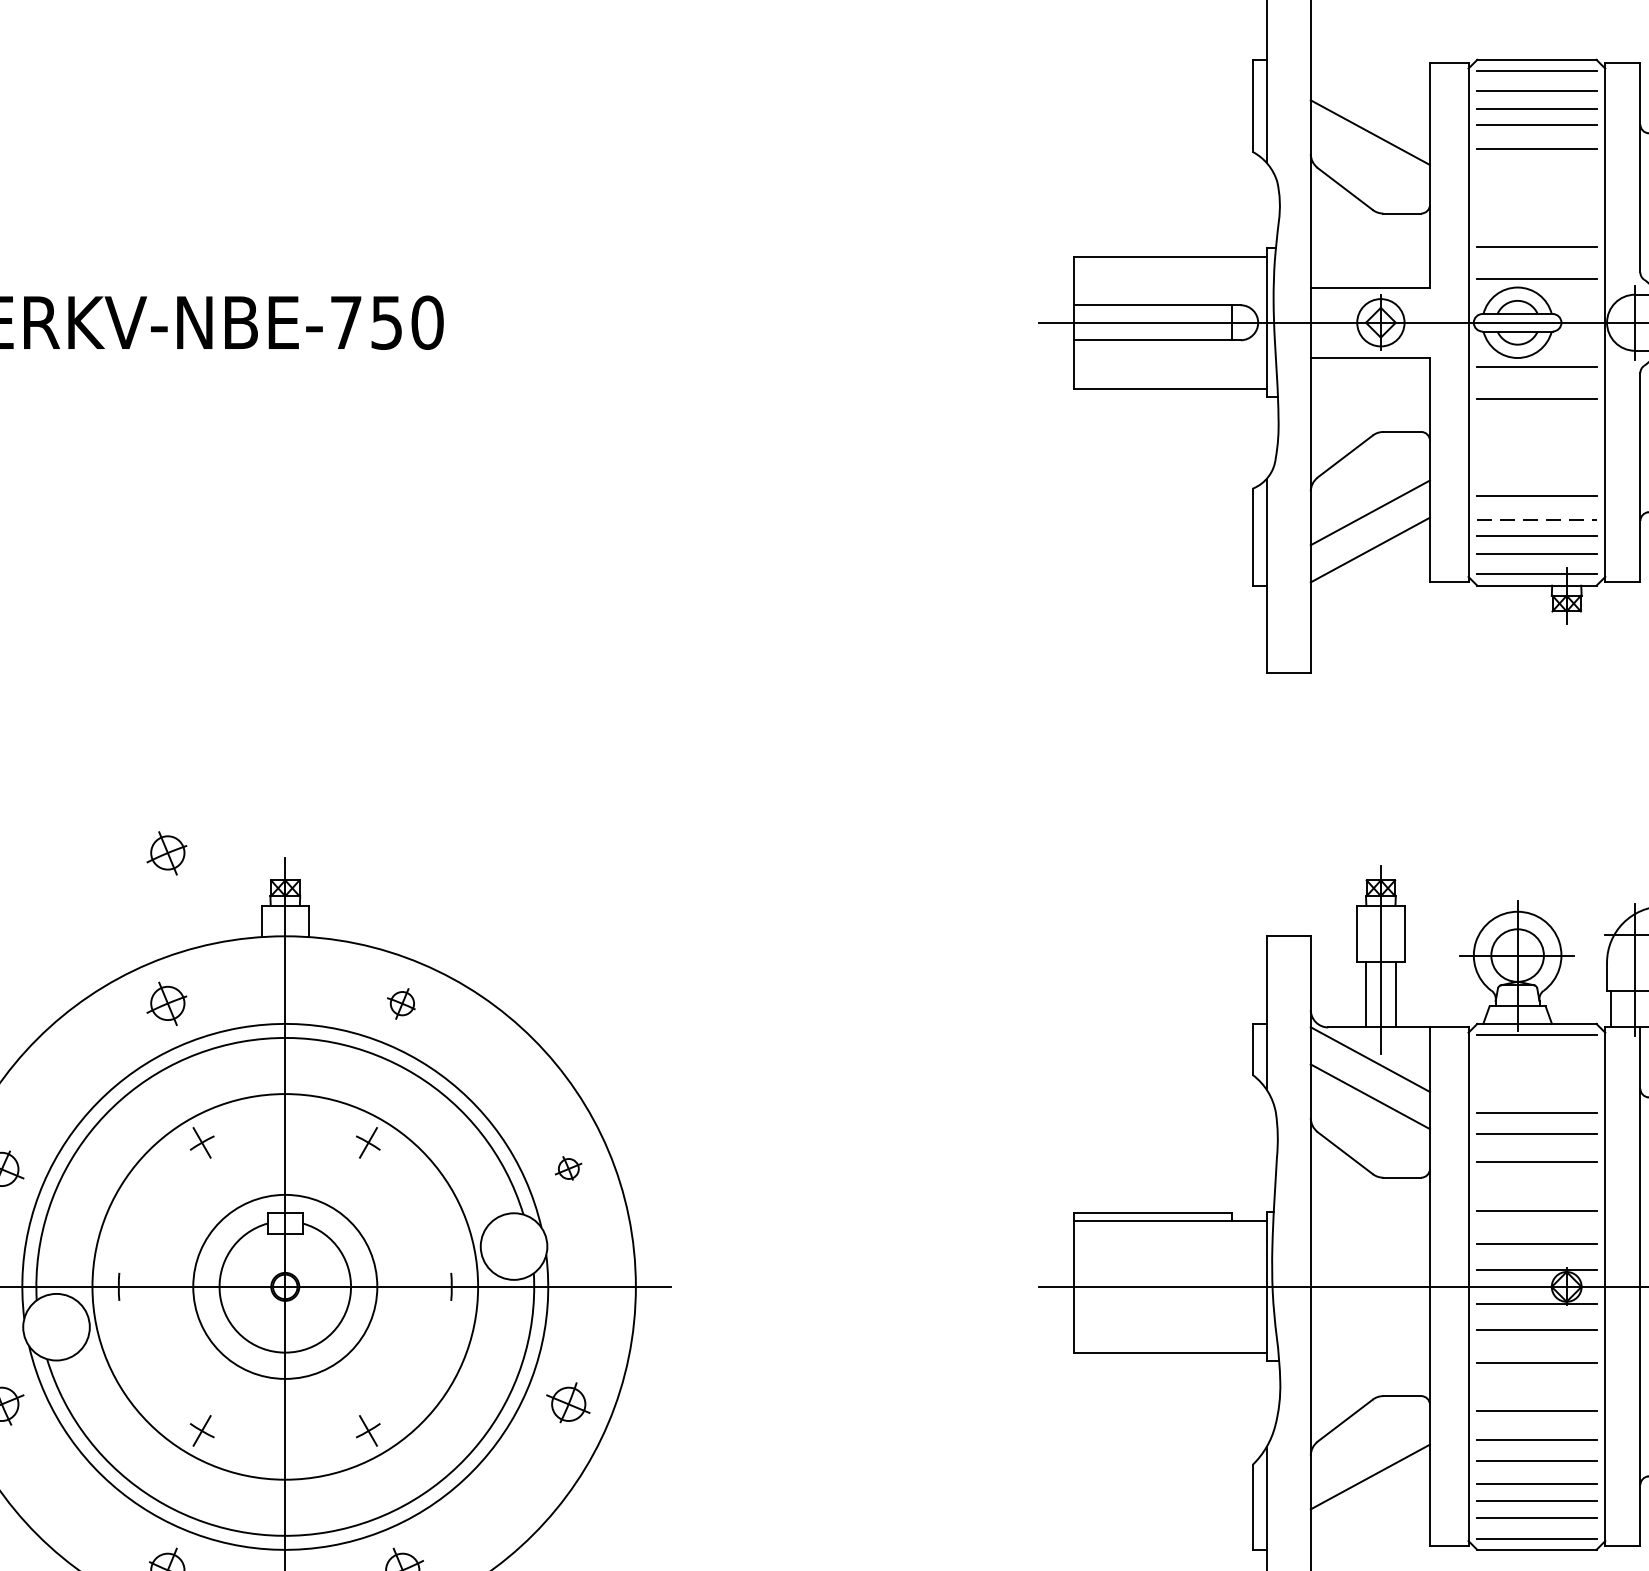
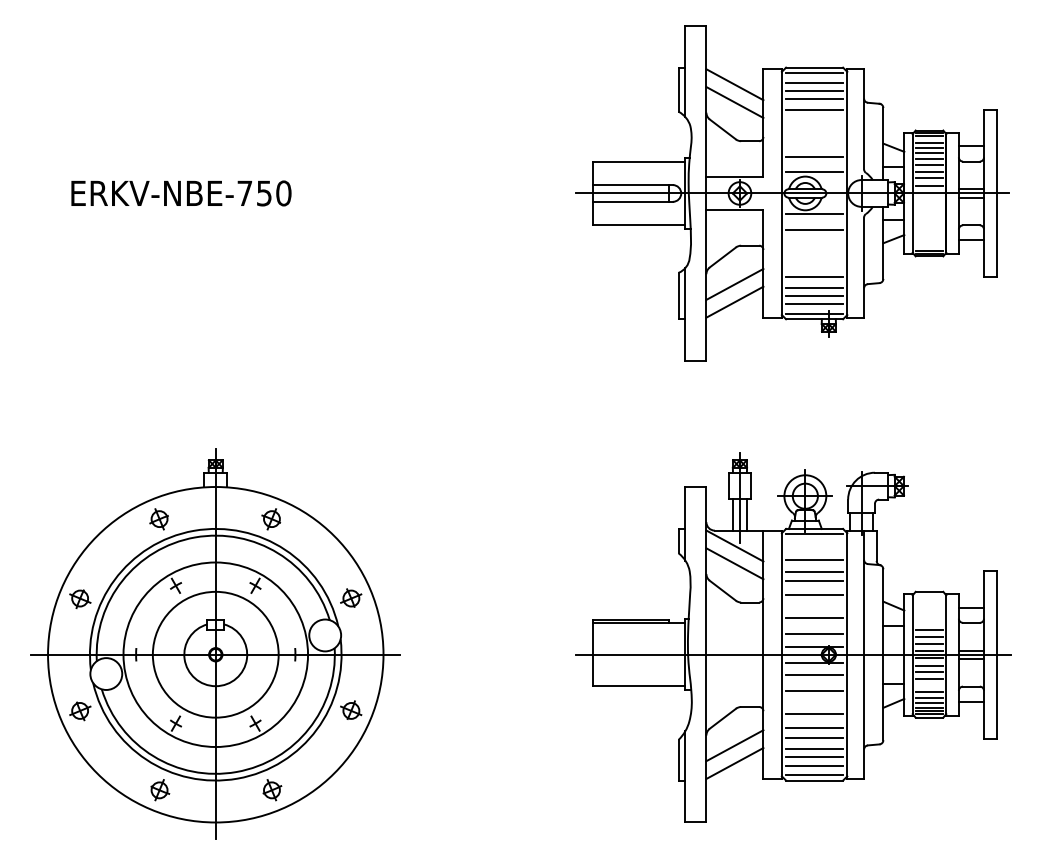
line: (1369, 95) -> (734, 84), added
line: (1536, 519) -> (814, 287), dashed -> solid
part: (165, 853) -> (158, 447), removed
part: (401, 1004) -> (271, 519), size x1.43
line: (1536, 1089) -> (814, 560), added
part: (568, 1167) -> (351, 597), size x1.67
circle: (284, 1286) -> (215, 654), size x1.43
line: (1369, 1514) -> (734, 763), added

